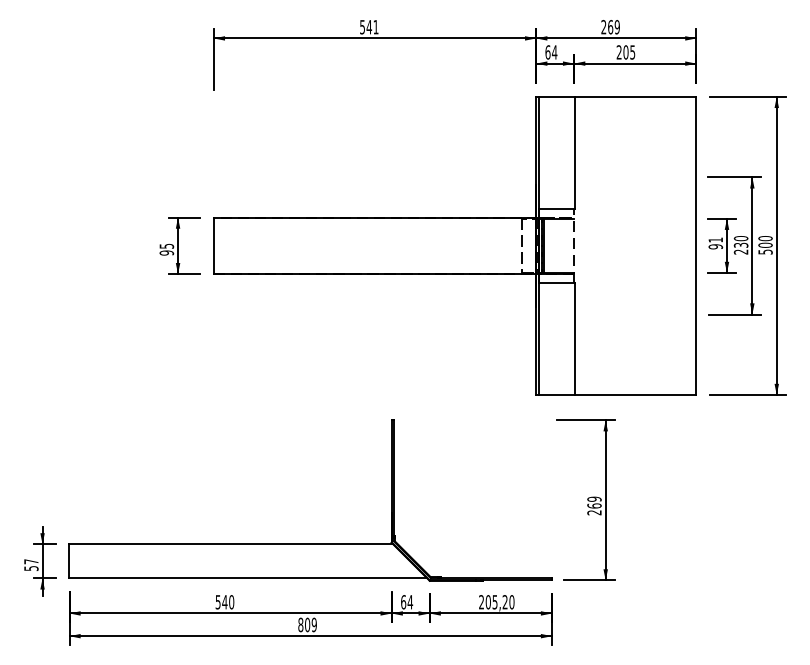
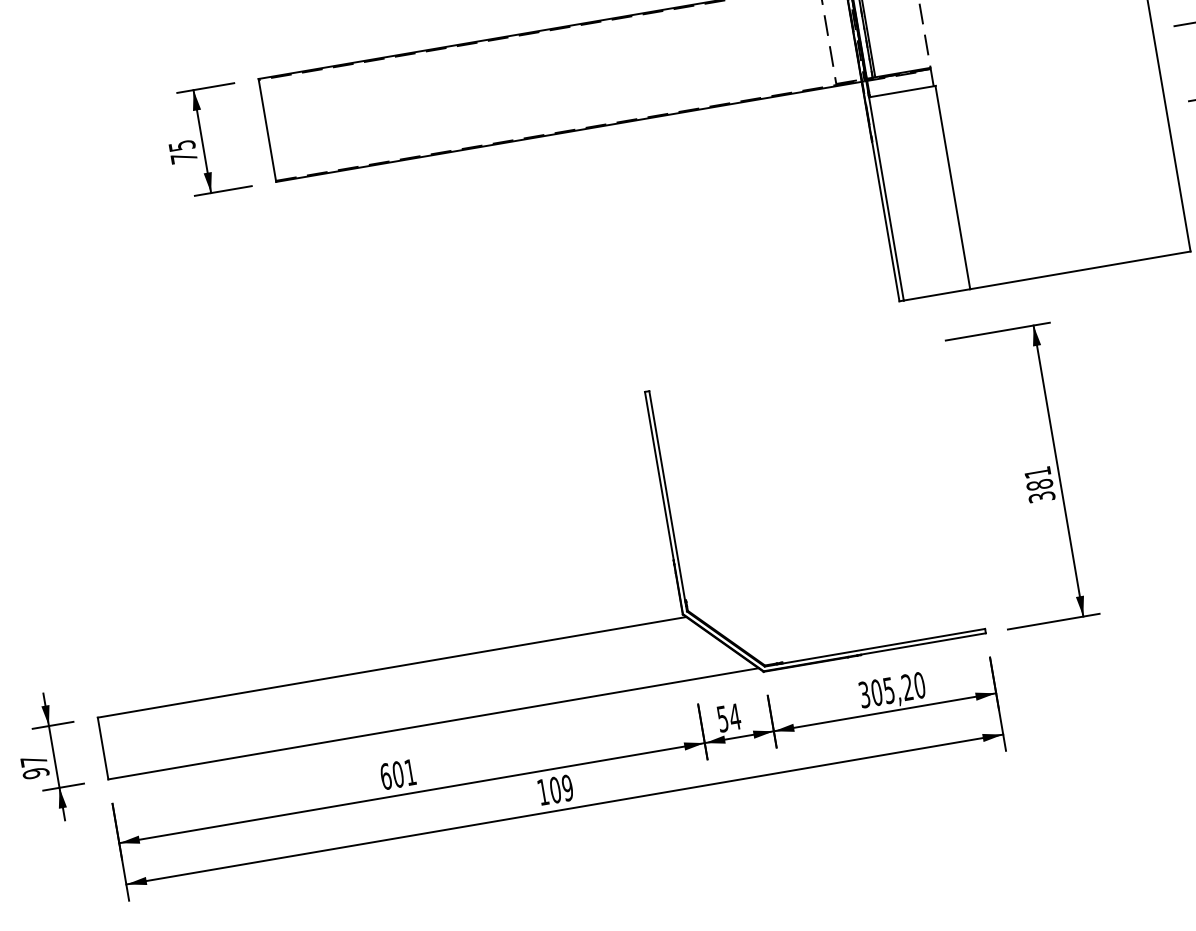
text: (166, 252) -> (183, 157), 95 -> 75
text: (594, 505) -> (1039, 483), 269 -> 381
text: (31, 568) -> (36, 773), 57 -> 97
text: (224, 602) -> (397, 775), 540 -> 601
text: (403, 602) -> (722, 719), 64 -> 54
text: (481, 602) -> (864, 695), 205,20 -> 305,20
text: (300, 624) -> (542, 791), 809 -> 109

